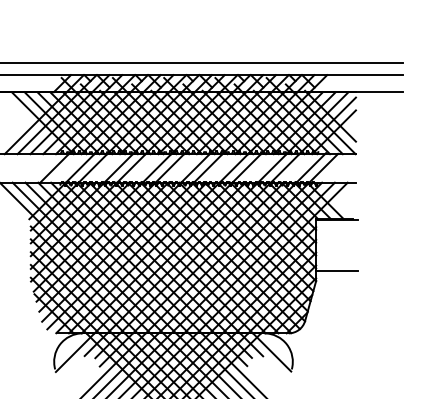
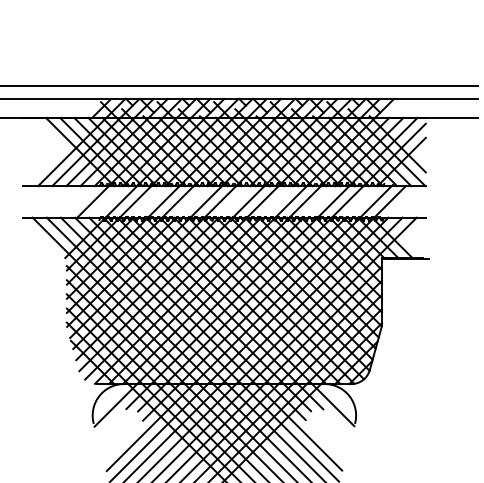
line: (336, 271) -> (404, 315), removed

